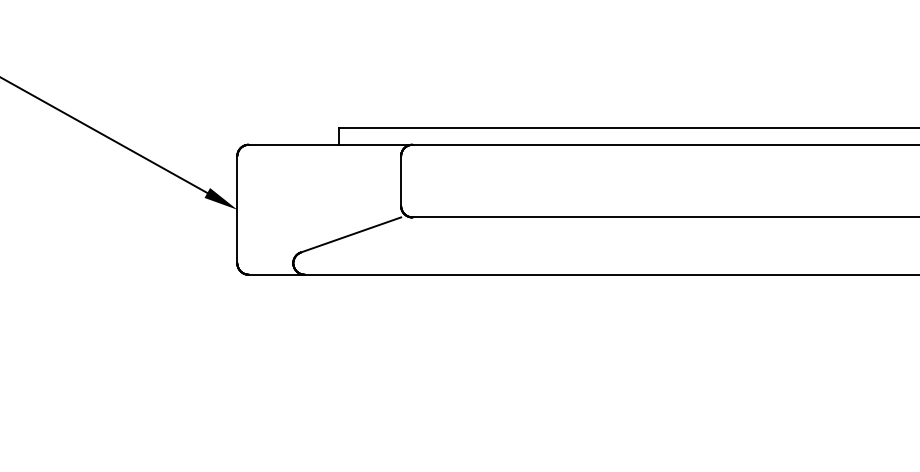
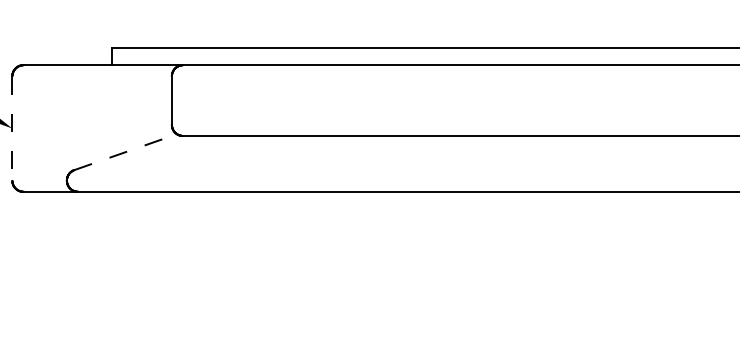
line: (237, 209) -> (12, 128), solid -> dashed
line: (351, 234) -> (123, 152), solid -> dashed

